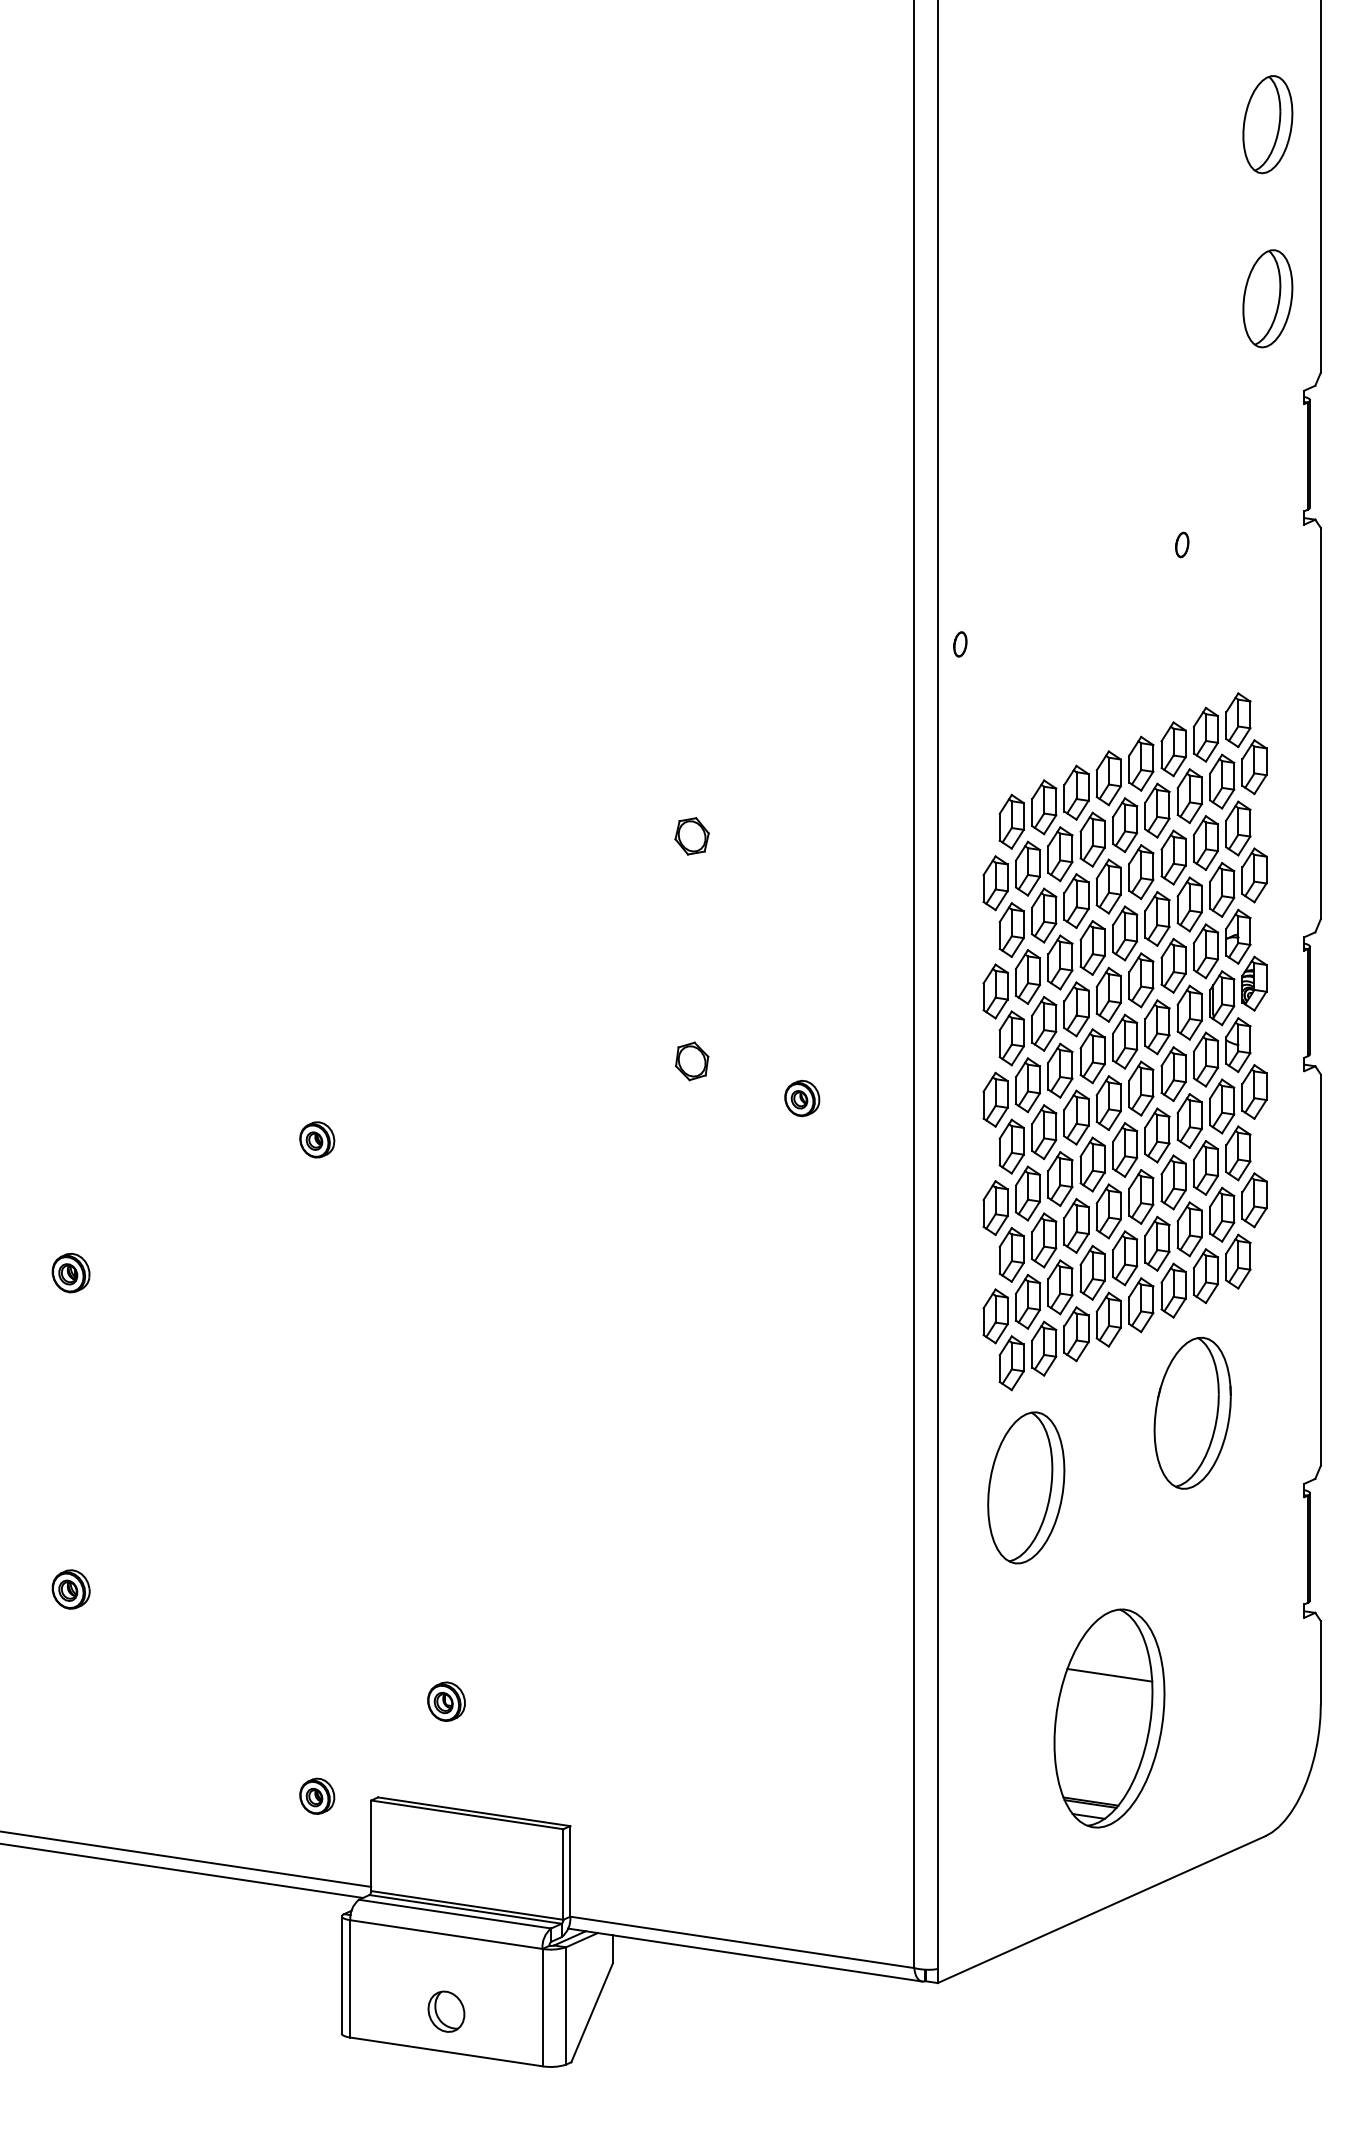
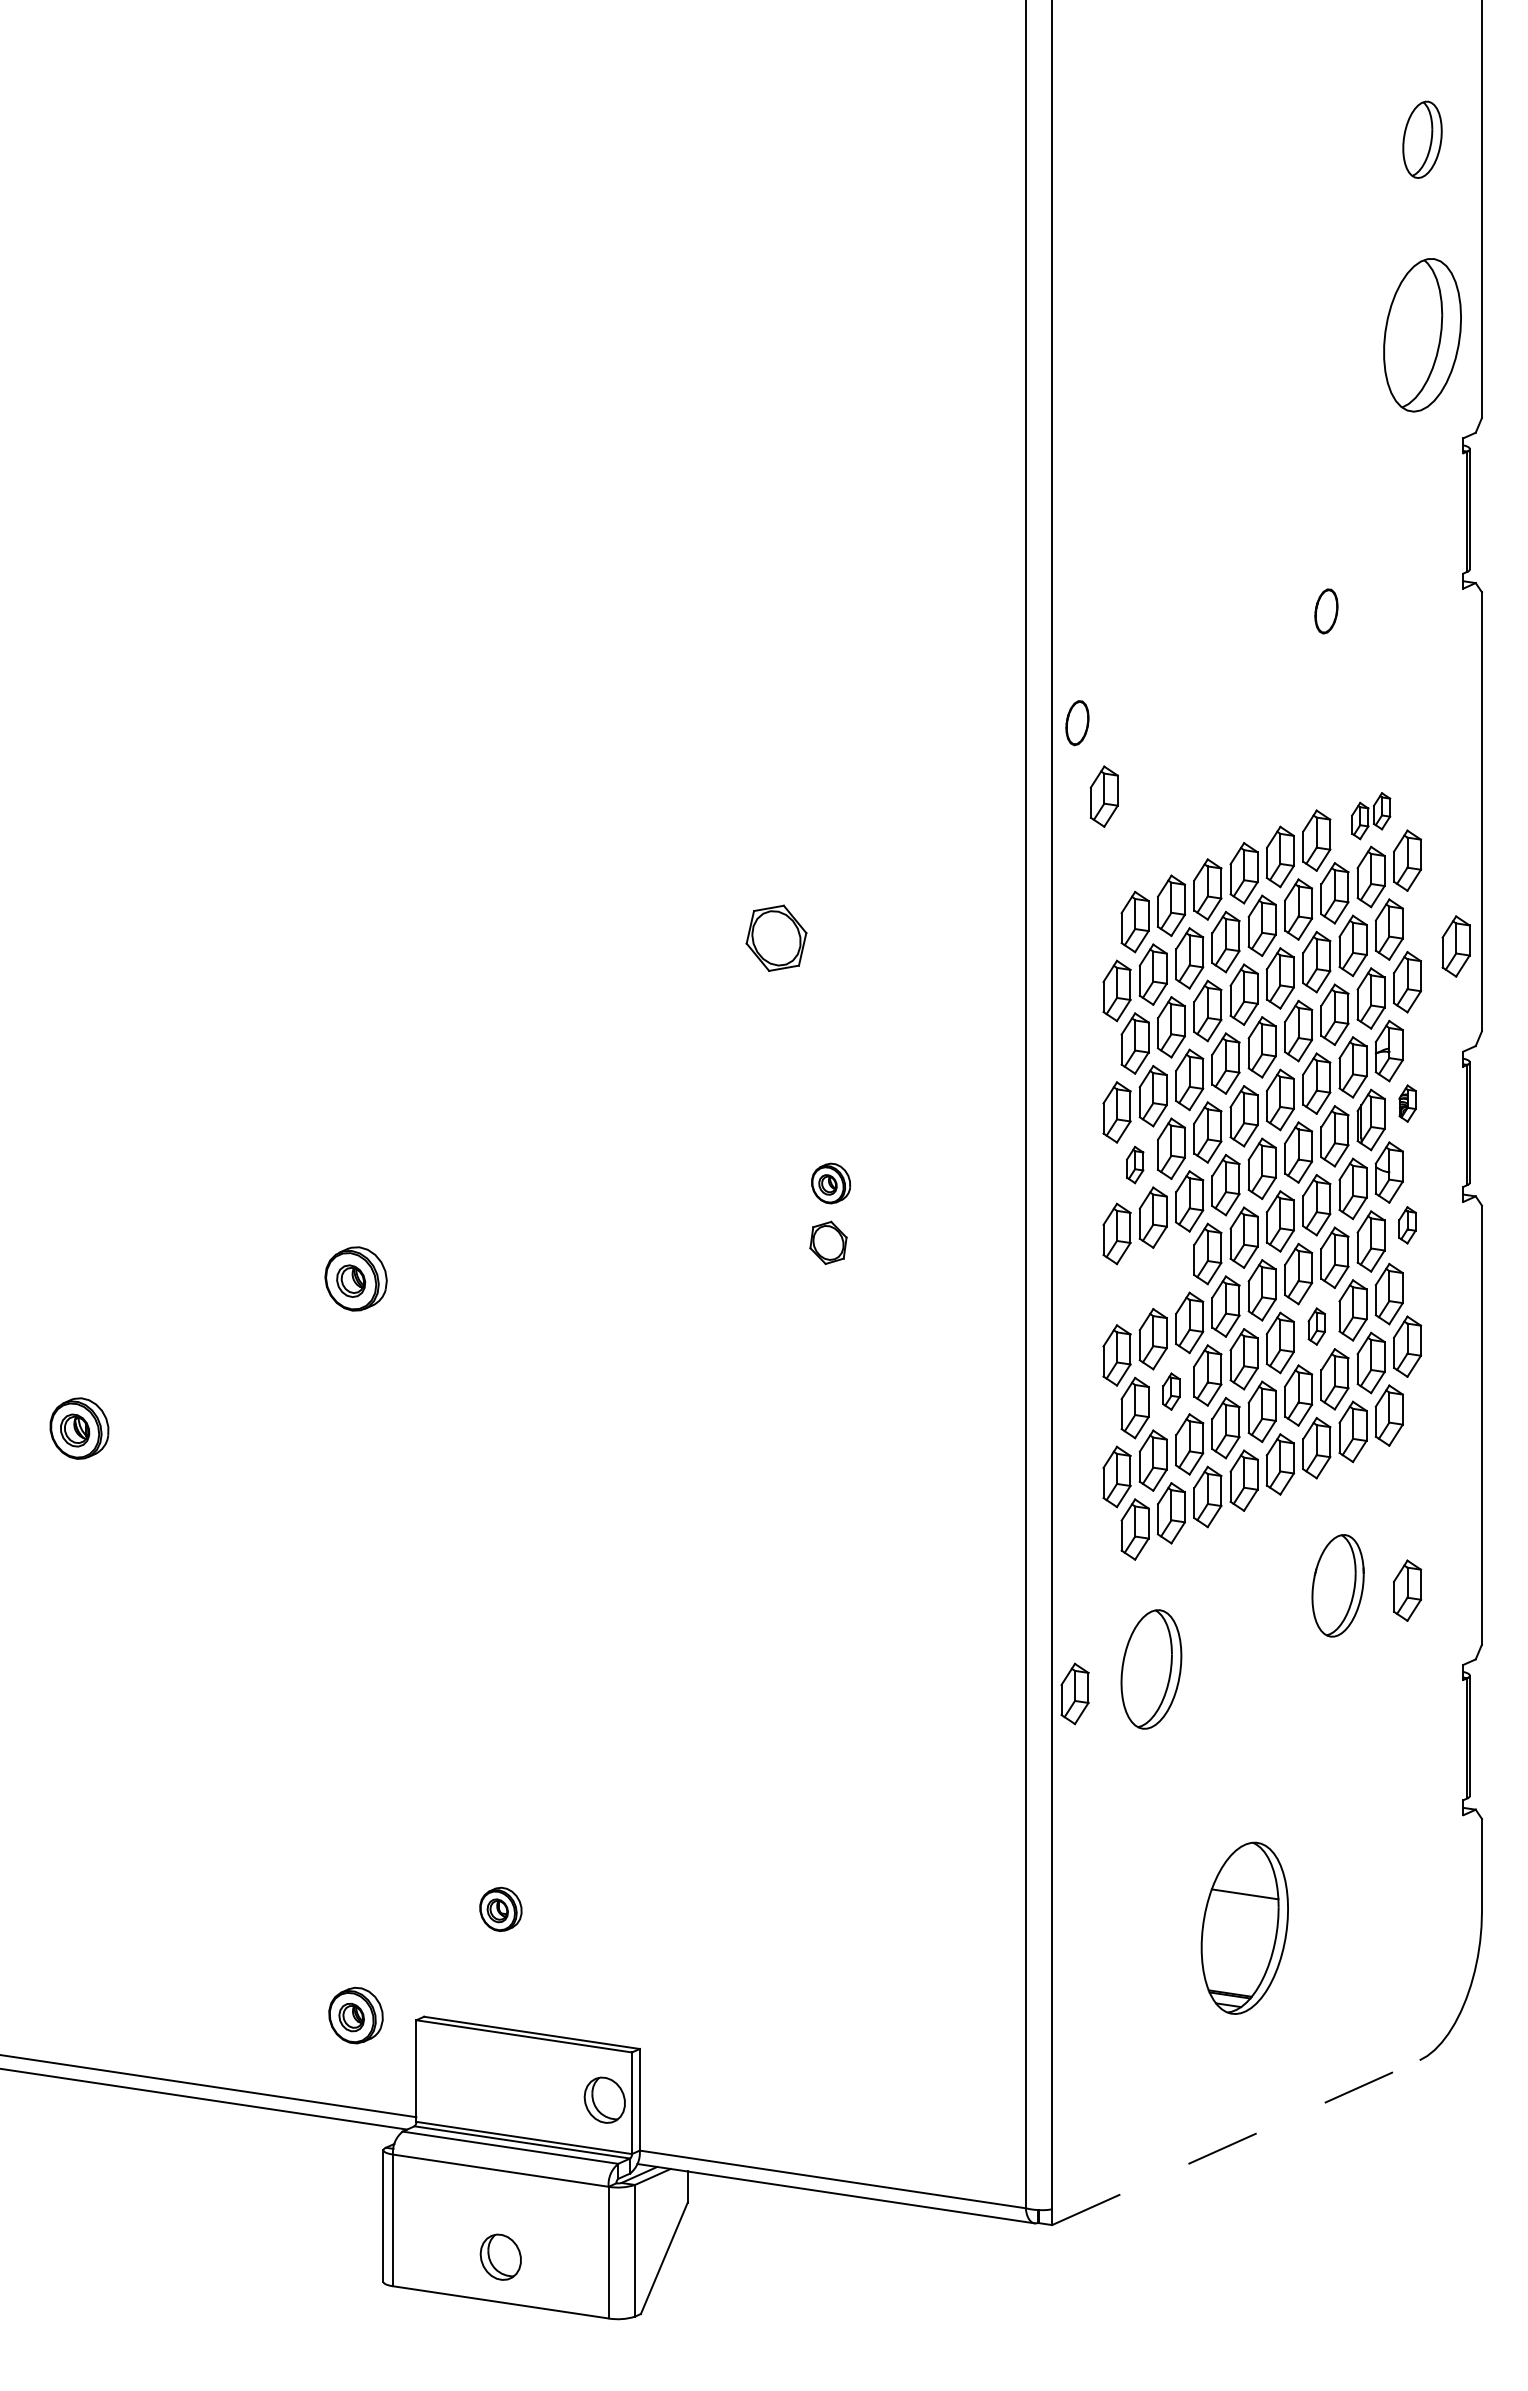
part: (1267, 124) -> (1422, 139), size x0.7
part: (1267, 298) -> (1422, 334), size x1.4
part: (1182, 545) -> (1326, 611), size x1.6
part: (960, 643) -> (1077, 722), size x1.6
part: (983, 709) -> (1103, 796), added
part: (1221, 726) -> (1370, 815), size x0.6
part: (692, 836) -> (776, 938), size x1.6
part: (1297, 843) -> (1455, 946), added
part: (1254, 983) -> (1407, 1103), size x0.6
part: (1011, 1037) -> (1134, 1164), size x0.6
part: (692, 1061) -> (828, 1242), moved
part: (1254, 1092) -> (1407, 1225), size x0.6
part: (802, 1098) -> (831, 1183), moved
part: (316, 1139) -> (355, 1278), size x1.6
part: (1027, 1139) -> (1152, 1278), removed
part: (1173, 1182) -> (1316, 1326), size x0.6
part: (1044, 1240) -> (1171, 1391), size x0.6
part: (70, 1272) -> (79, 1427), size x1.4
part: (1192, 1413) -> (1337, 1585), size x0.6
part: (1254, 1417) -> (1407, 1590), added
part: (1026, 1487) -> (1151, 1669), size x0.7
part: (957, 1509) -> (1074, 1693), added
part: (70, 1589) -> (79, 1783), removed
part: (1109, 1718) -> (1244, 1928), size x0.7
part: (316, 1796) -> (355, 2015), size x1.4
part: (538, 1871) -> (604, 2099), added
line: (1102, 1909) -> (1236, 2142), solid -> dashed

